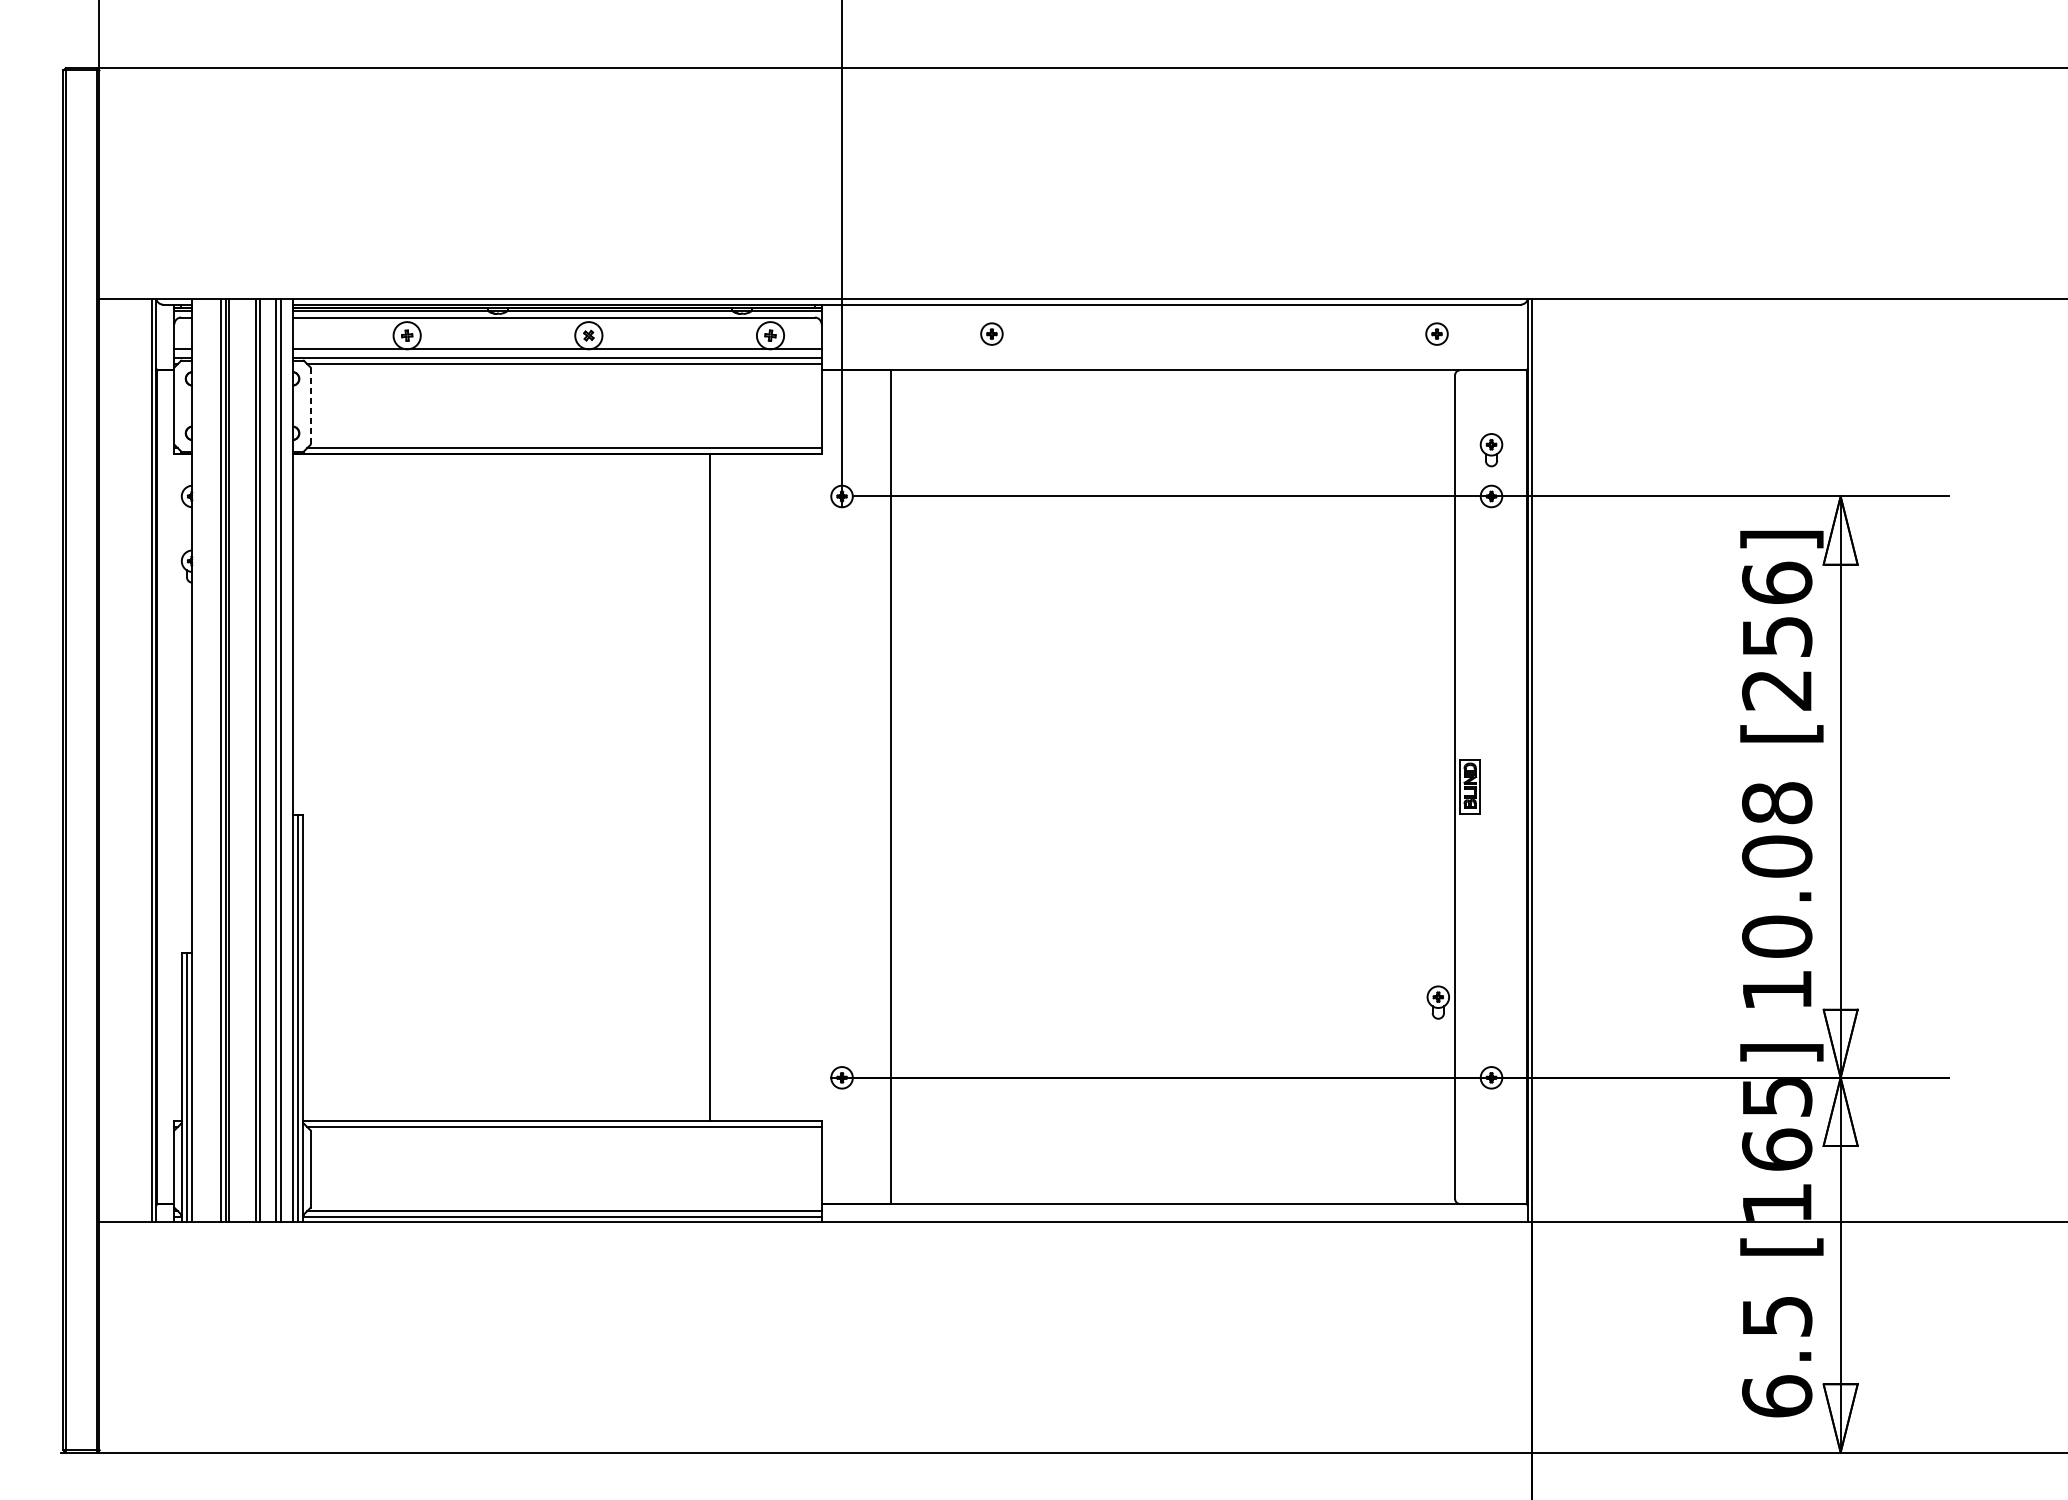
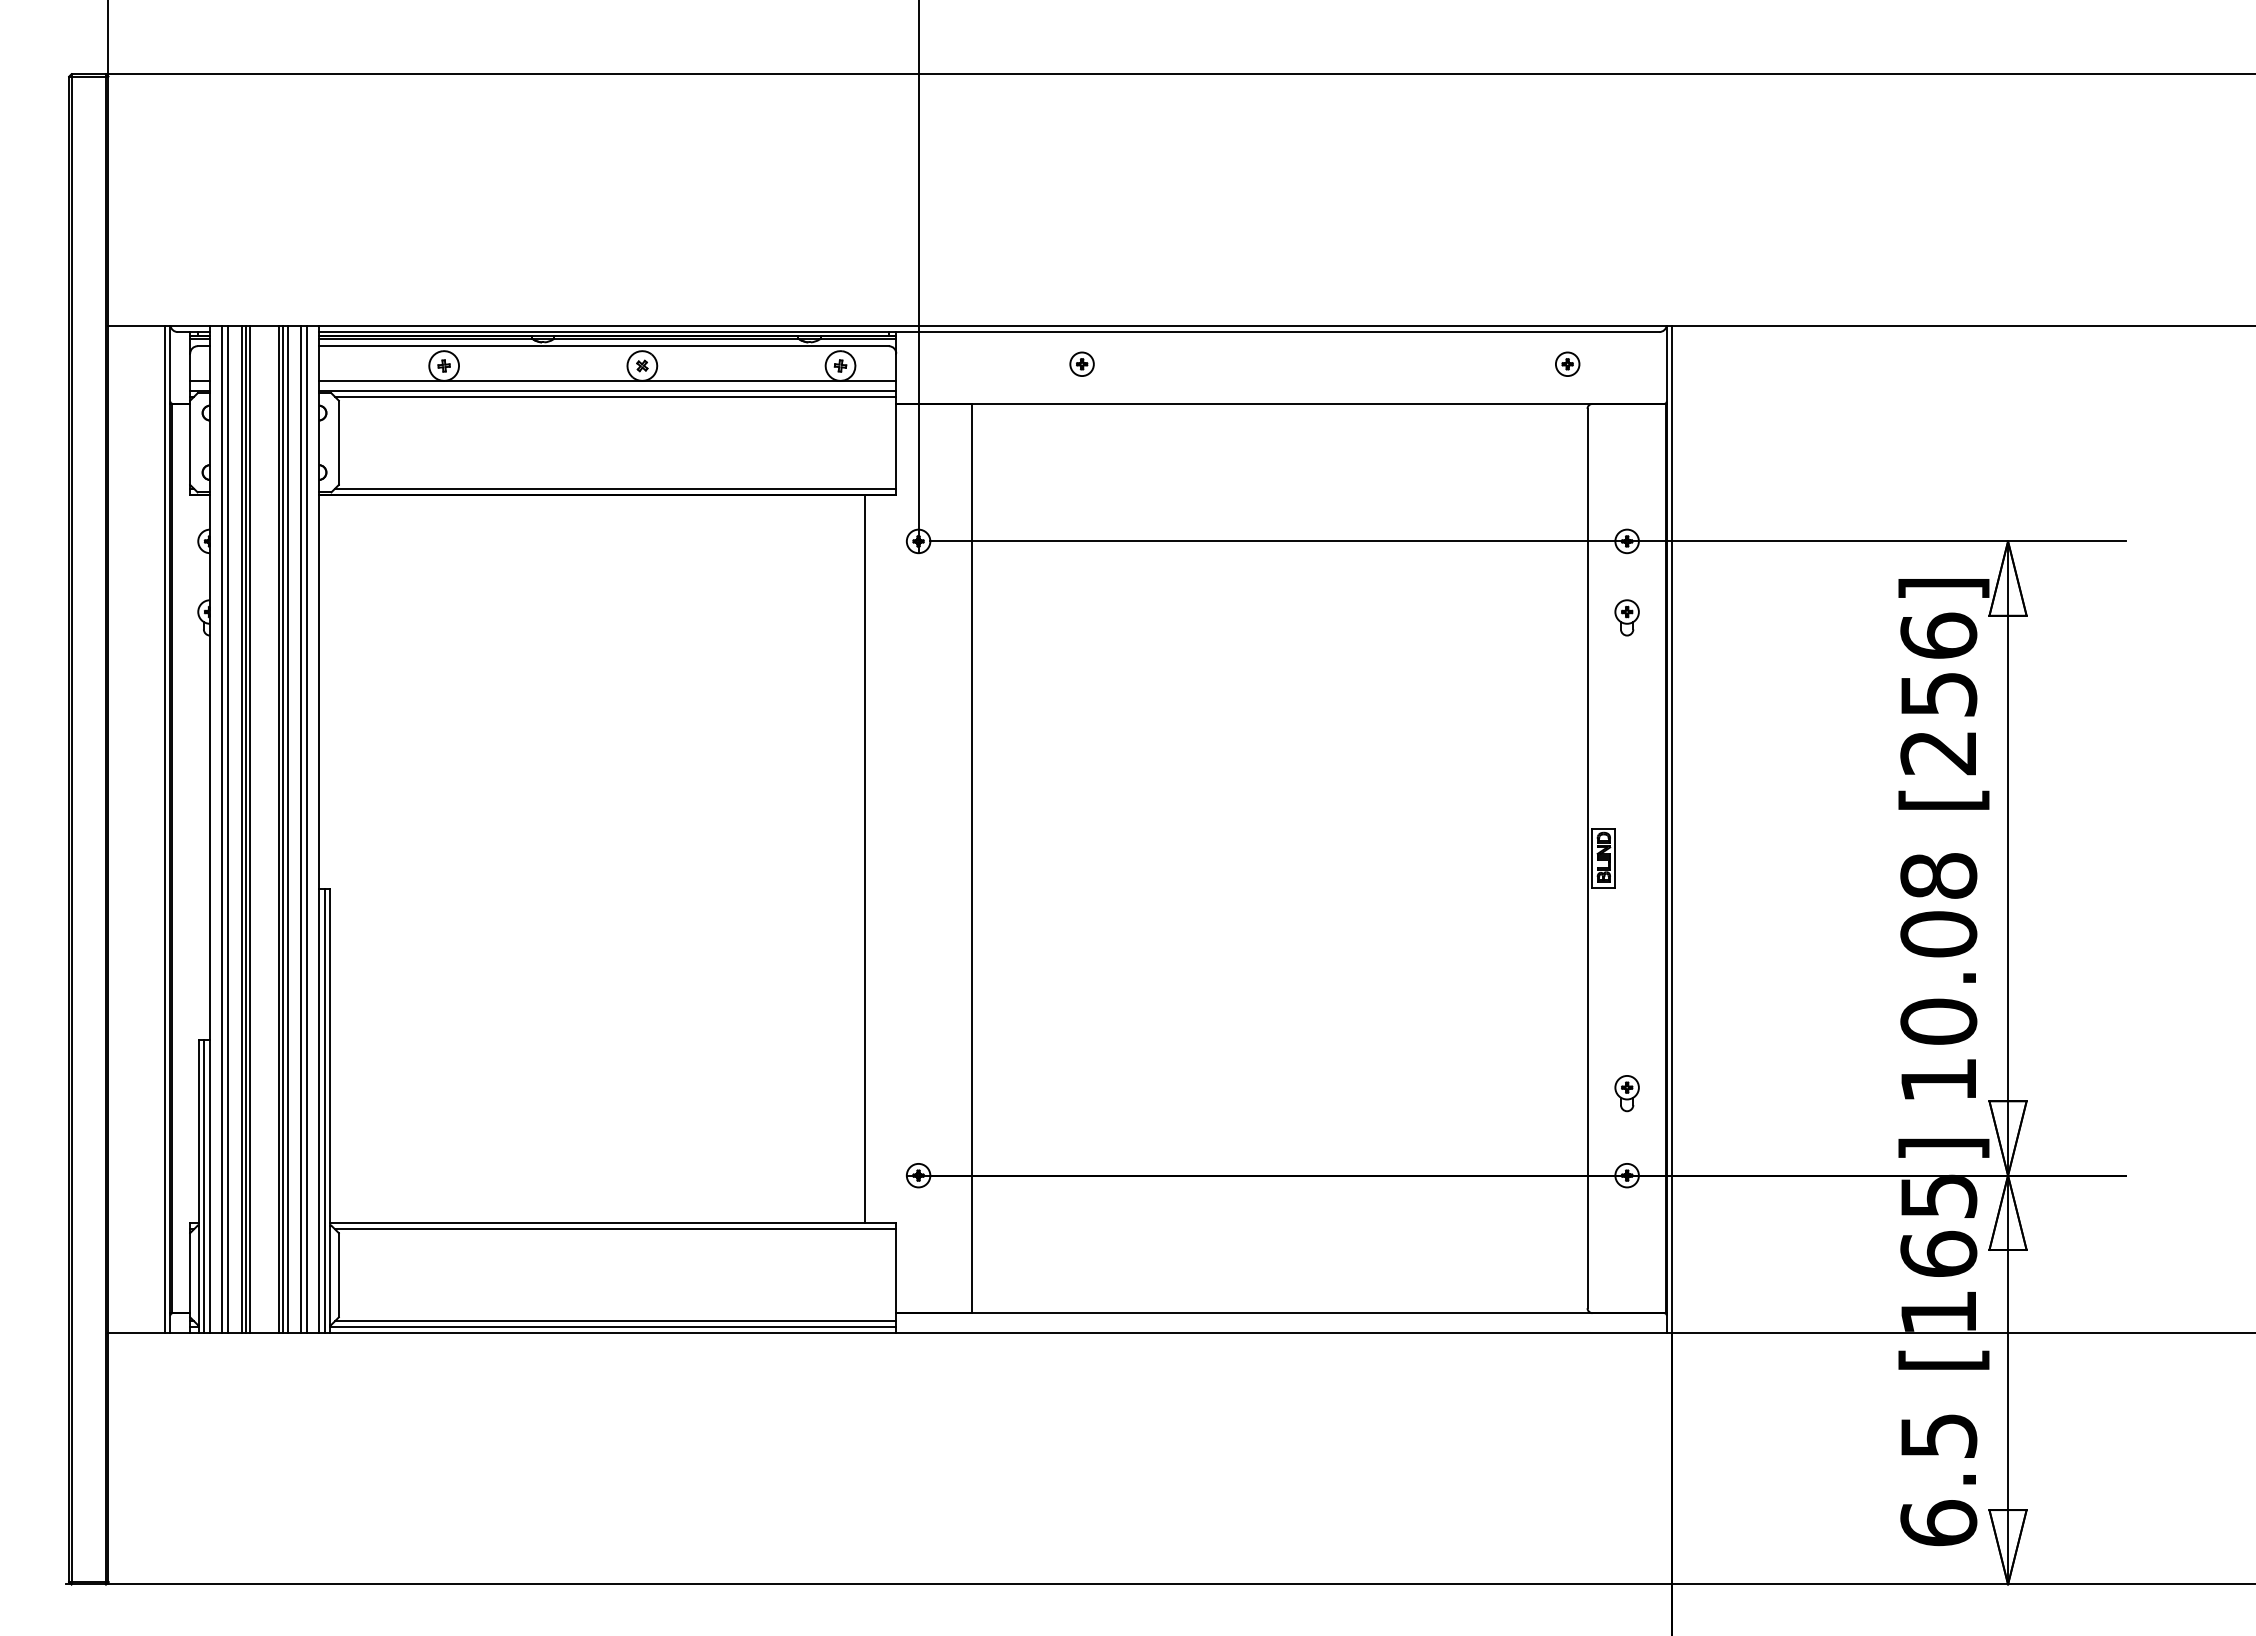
line: (310, 406) -> (338, 443), dashed -> solid
part: (1490, 449) -> (1626, 617), moved
line: (204, 759) -> (222, 828), added
line: (209, 759) -> (228, 828), added
line: (263, 759) -> (287, 828), added
line: (709, 787) -> (865, 858), moved
part: (1437, 1002) -> (1626, 1093), moved

